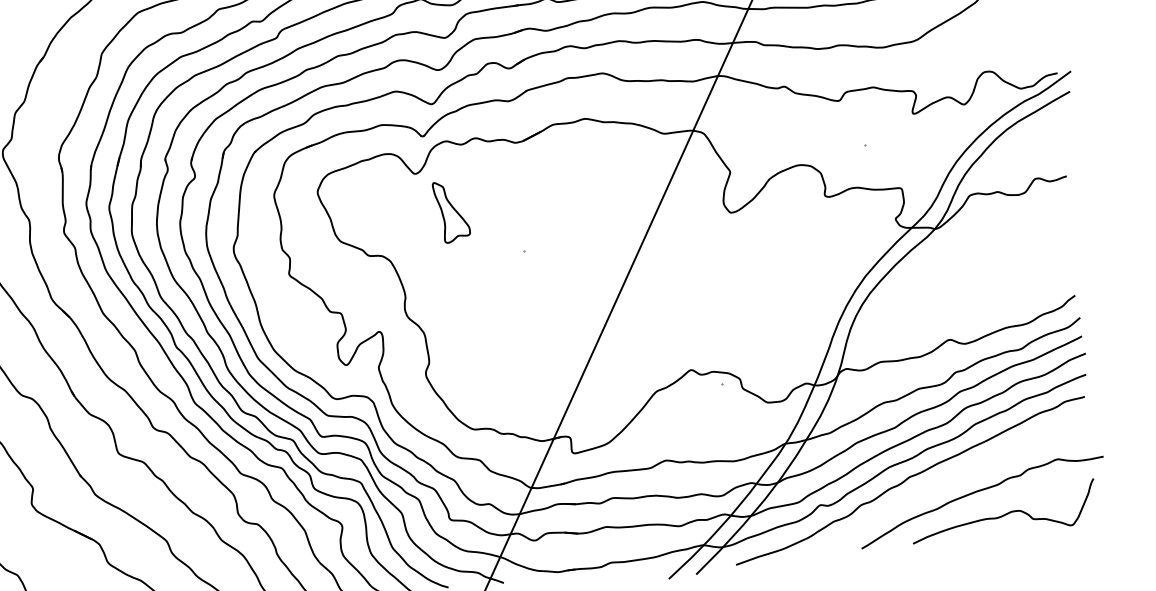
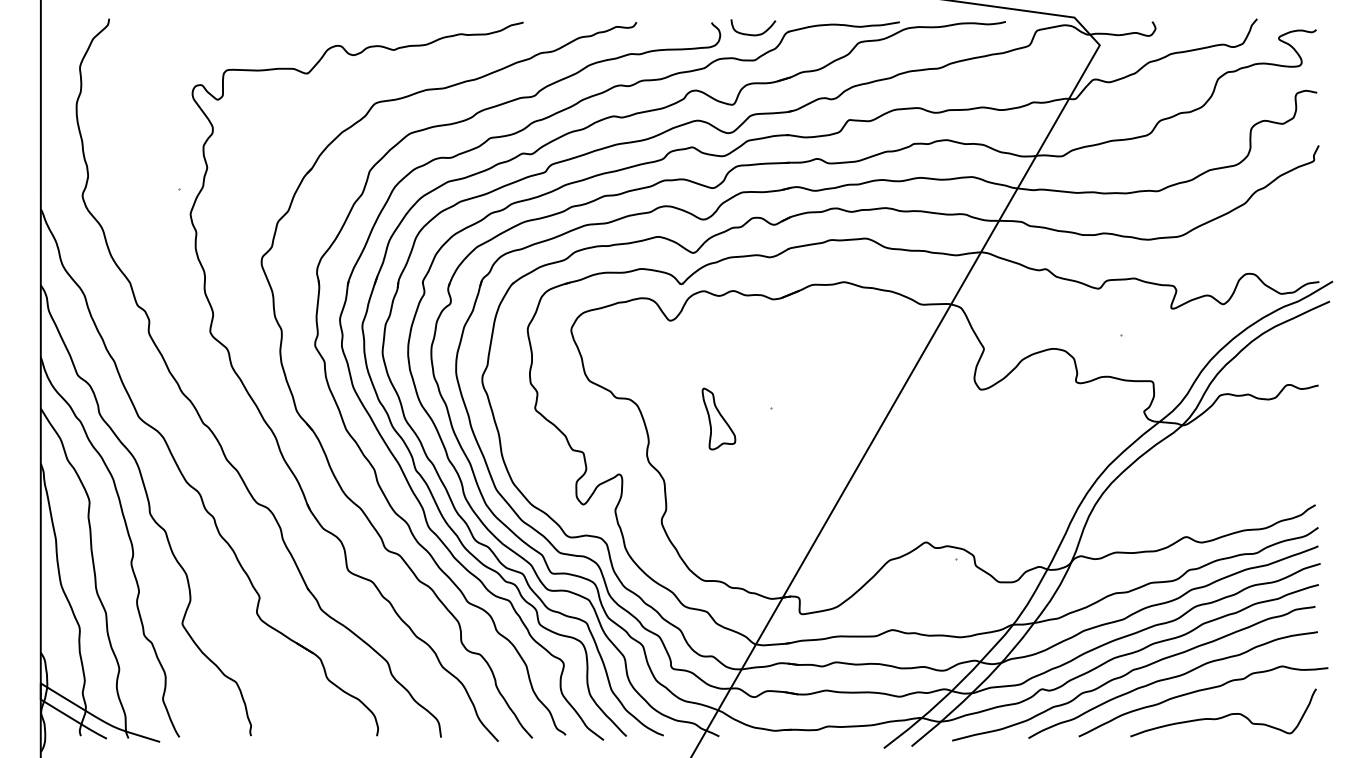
part: (451, 211) -> (718, 418), moved
curve: (947, 483) -> (1170, 679), added

